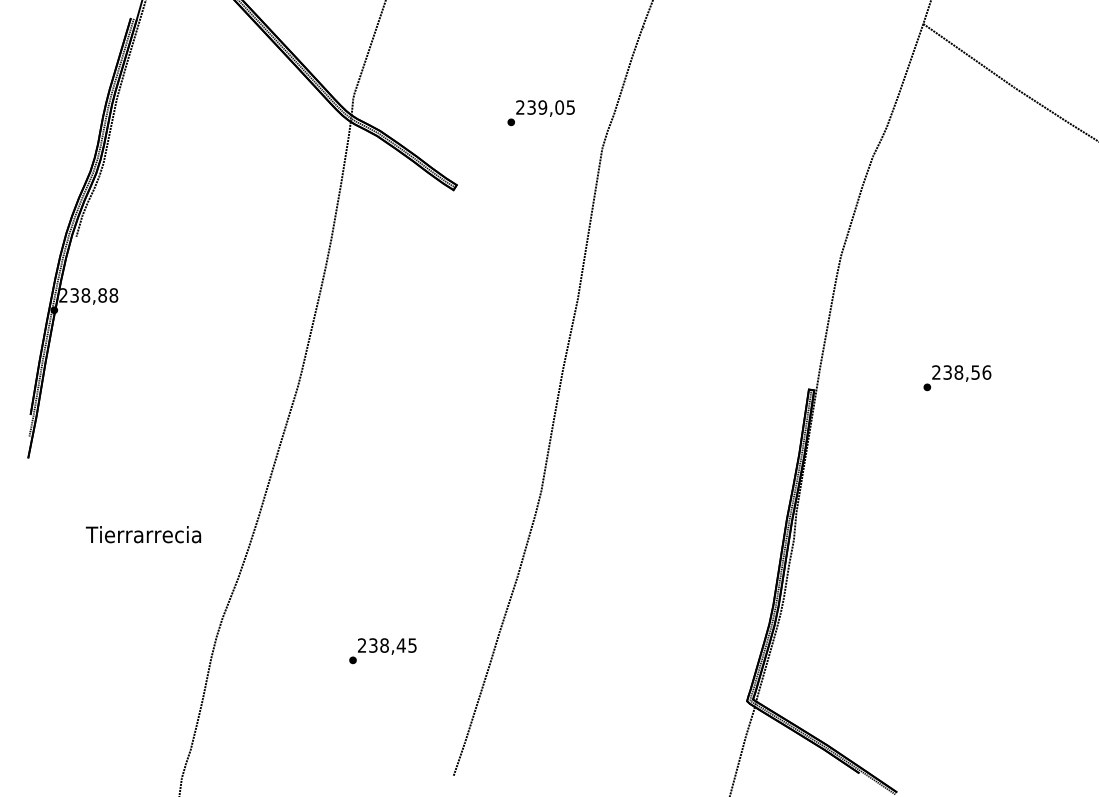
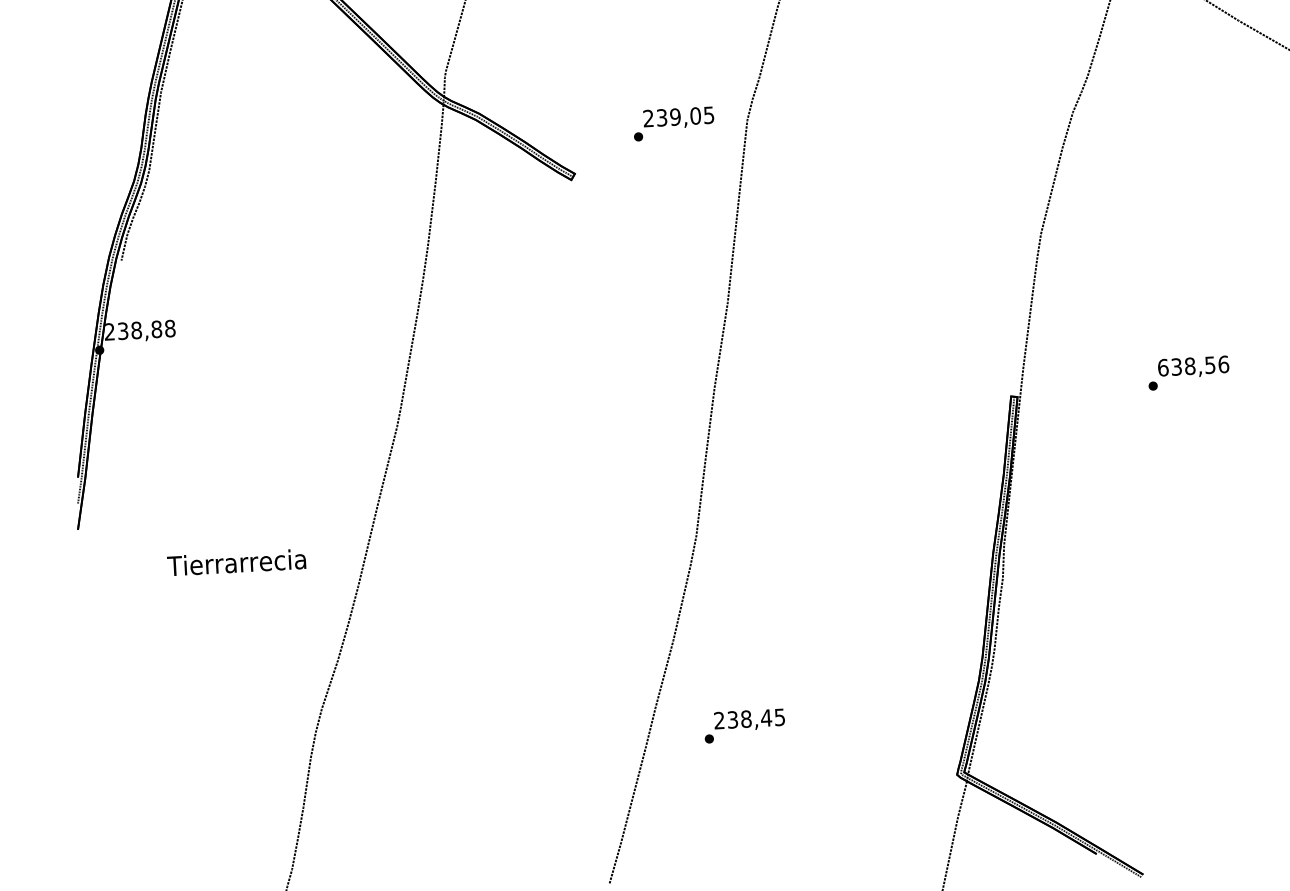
text: (540, 113) -> (673, 124), moved
text: (936, 372) -> (1163, 367), 238,56 -> 638,56
text: (143, 534) -> (236, 562), moved
text: (382, 651) -> (744, 726), moved

